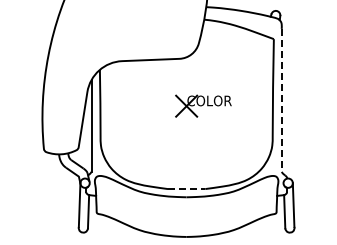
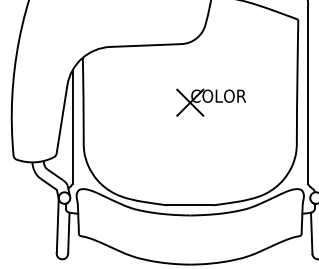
line: (281, 100) -> (307, 95), dashed -> solid
line: (186, 189) -> (190, 205), dashed -> solid

